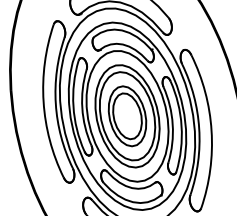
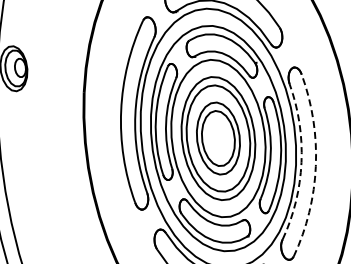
arc: (199, 128) -> (301, 162), solid -> dashed
arc: (211, 130) -> (315, 166), solid -> dashed

